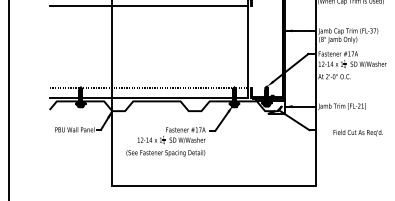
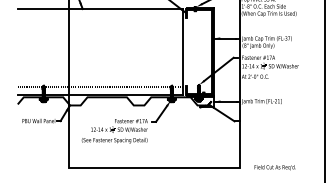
line: (148, 5) -> (100, 17), removed
text: (357, 132) -> (274, 167), moved

